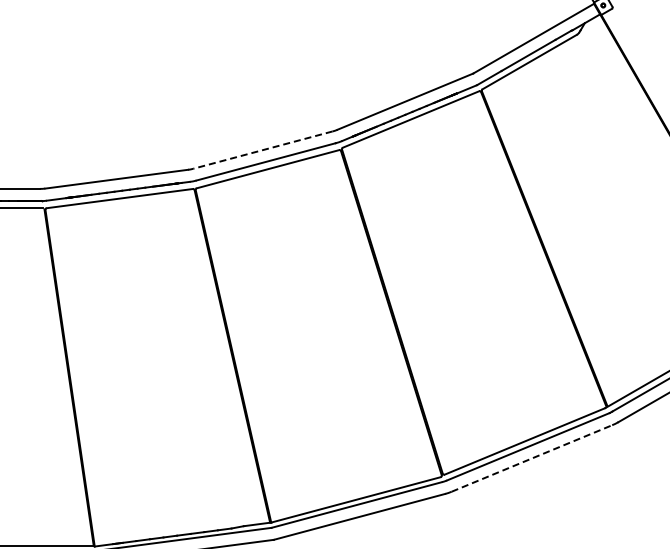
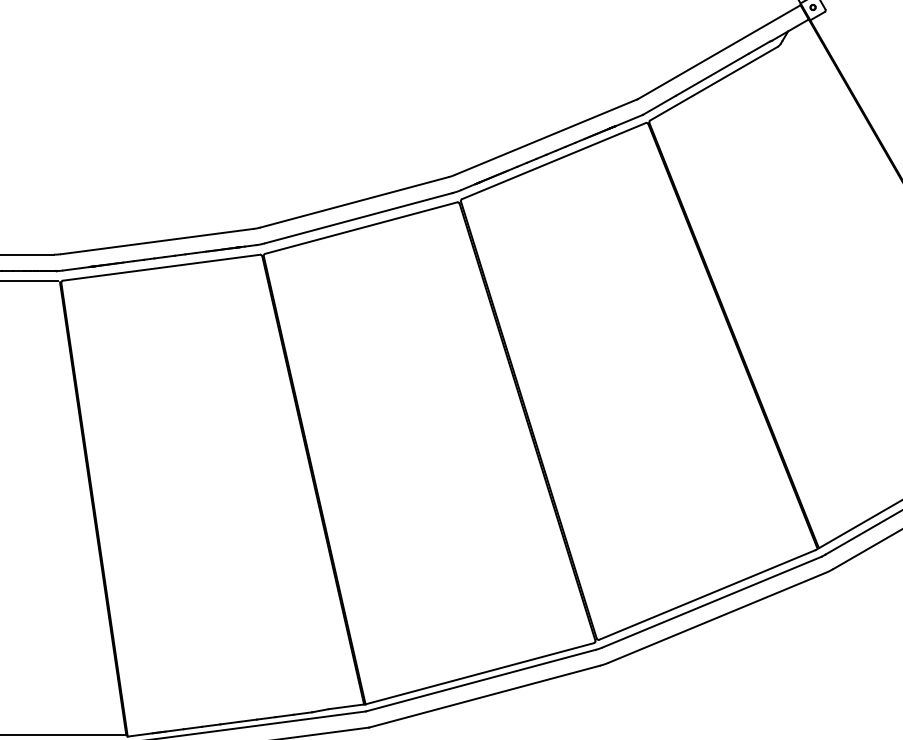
line: (262, 150) -> (353, 202), dashed -> solid
line: (531, 458) -> (716, 617), dashed -> solid

